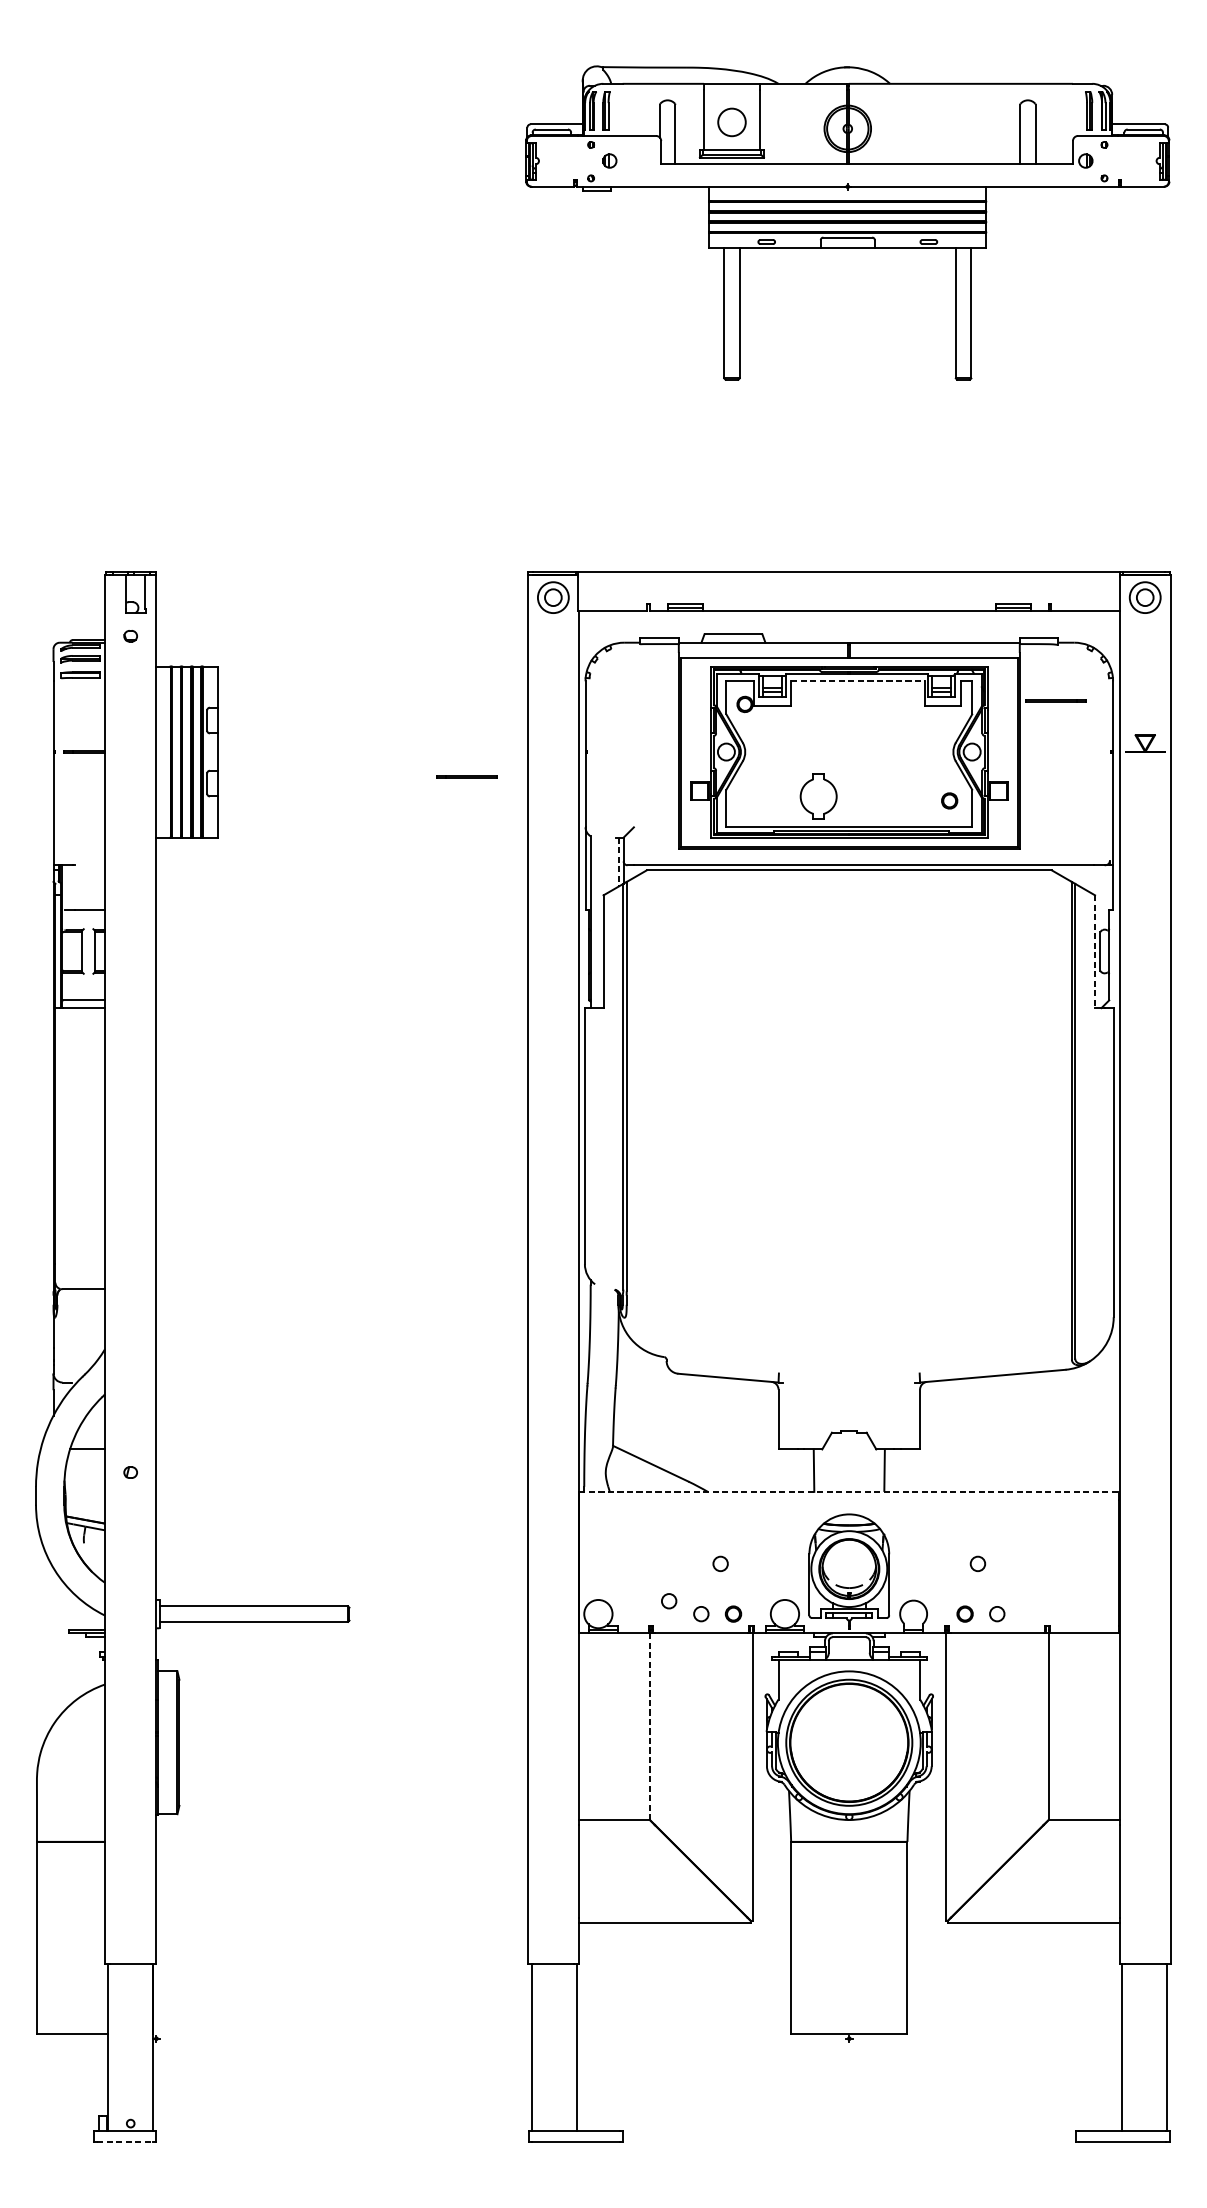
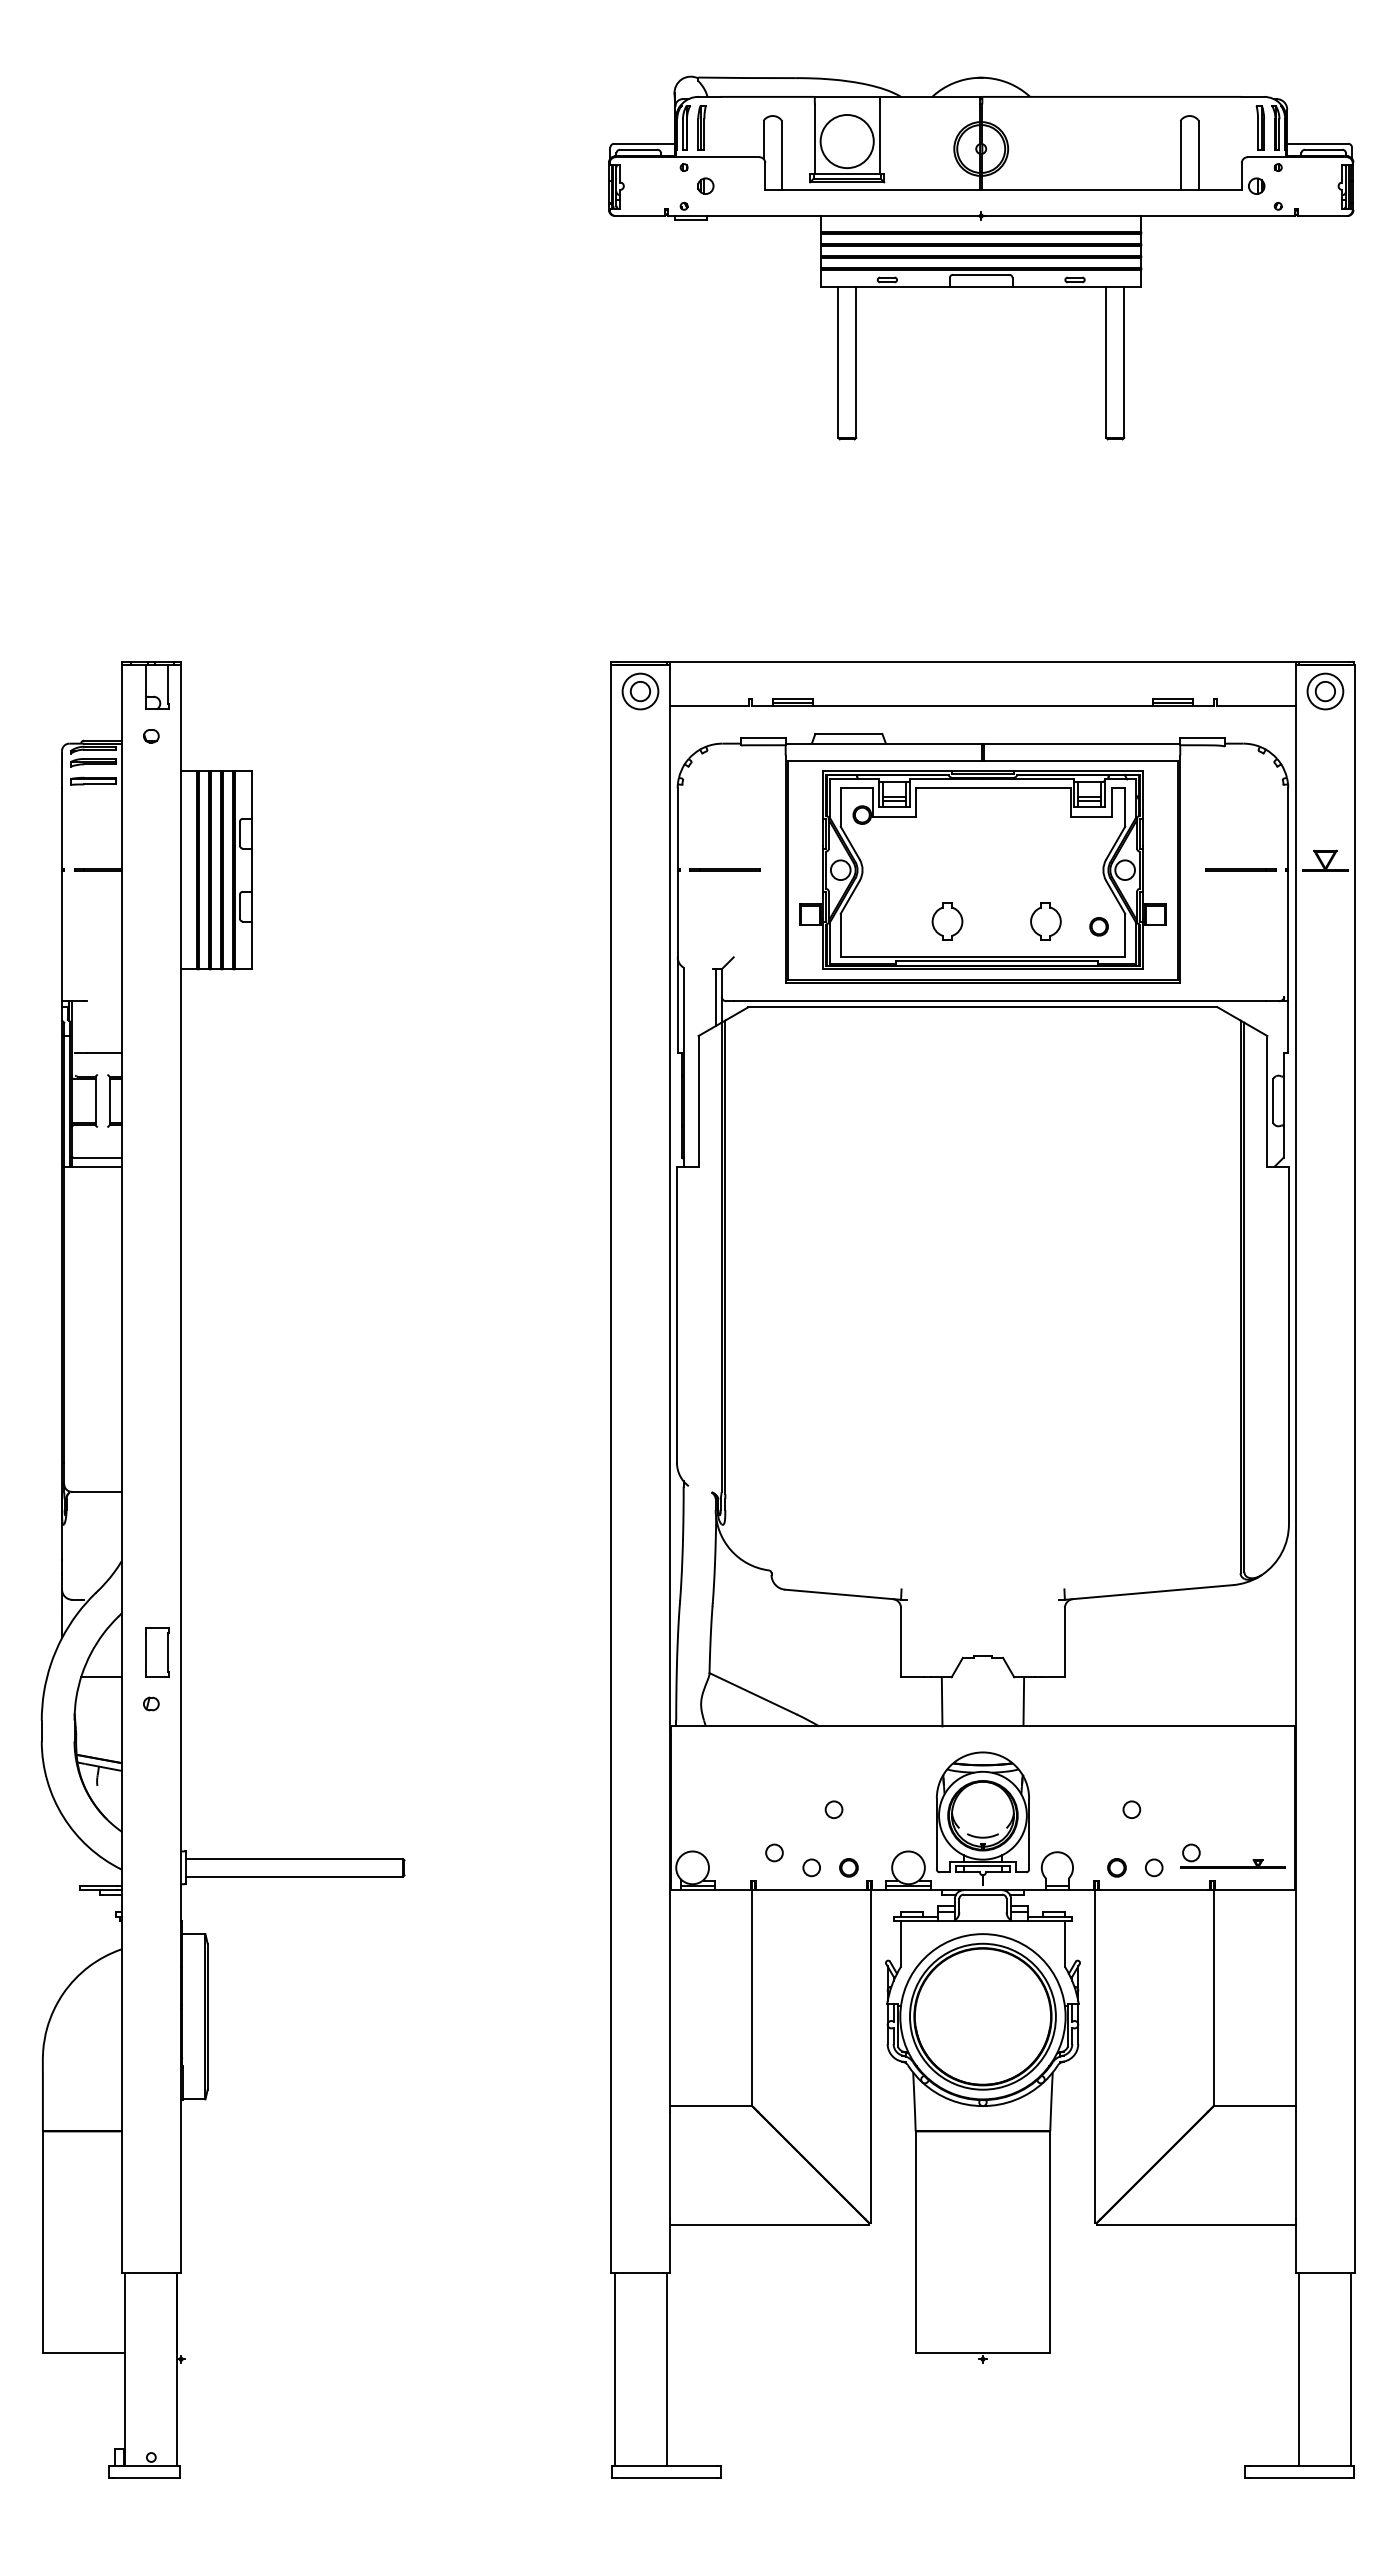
circle: (731, 122) -> (846, 141), size x1.67
line: (858, 681) -> (993, 788), dashed -> solid
line: (1055, 700) -> (1240, 869), moved
line: (466, 776) -> (724, 869), moved
part: (818, 796) -> (947, 921), size x0.71
part: (903, 796) -> (1045, 921), added
line: (619, 862) -> (716, 997), dashed -> solid
line: (1095, 951) -> (1267, 1101), dashed -> solid
part: (136, 1428) -> (157, 1652), added
line: (849, 1491) -> (983, 1726), dashed -> solid
part: (1064, 1612) -> (1232, 1866), added
line: (650, 1727) -> (752, 1998), dashed -> solid
line: (125, 2141) -> (145, 2478), dashed -> solid

